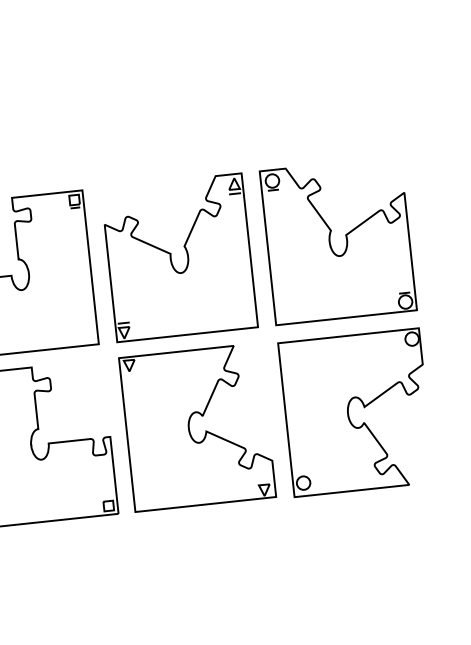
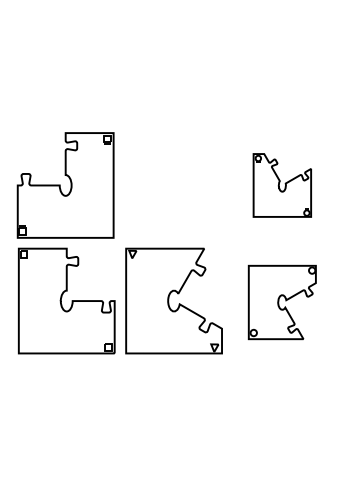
part: (338, 240) -> (282, 185), size x0.6
part: (178, 257) -> (173, 185), removed
part: (357, 412) -> (282, 302), size x0.7

